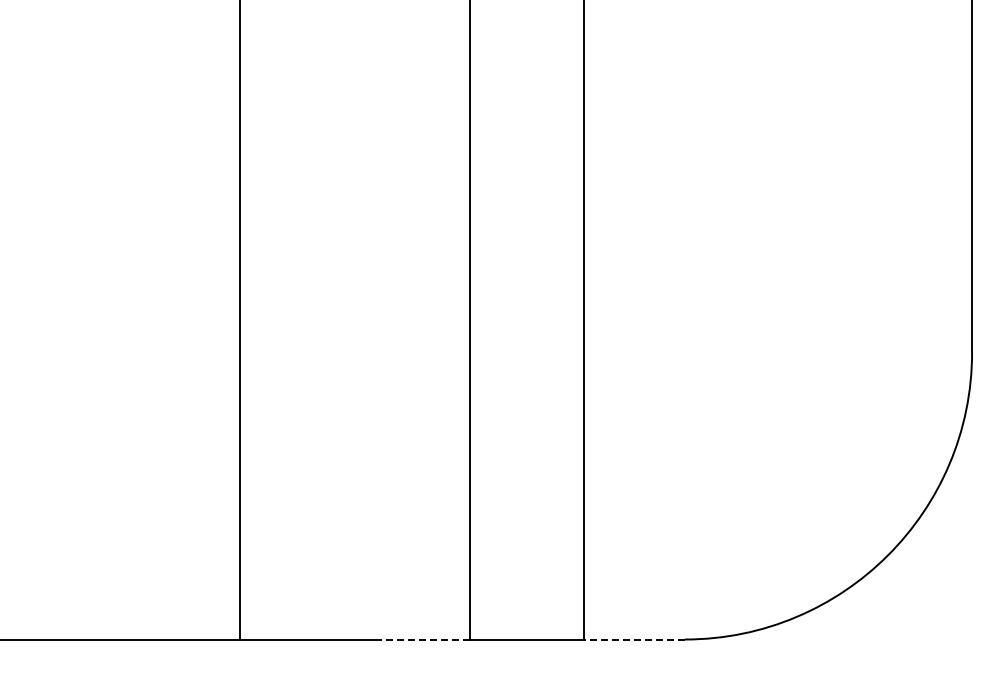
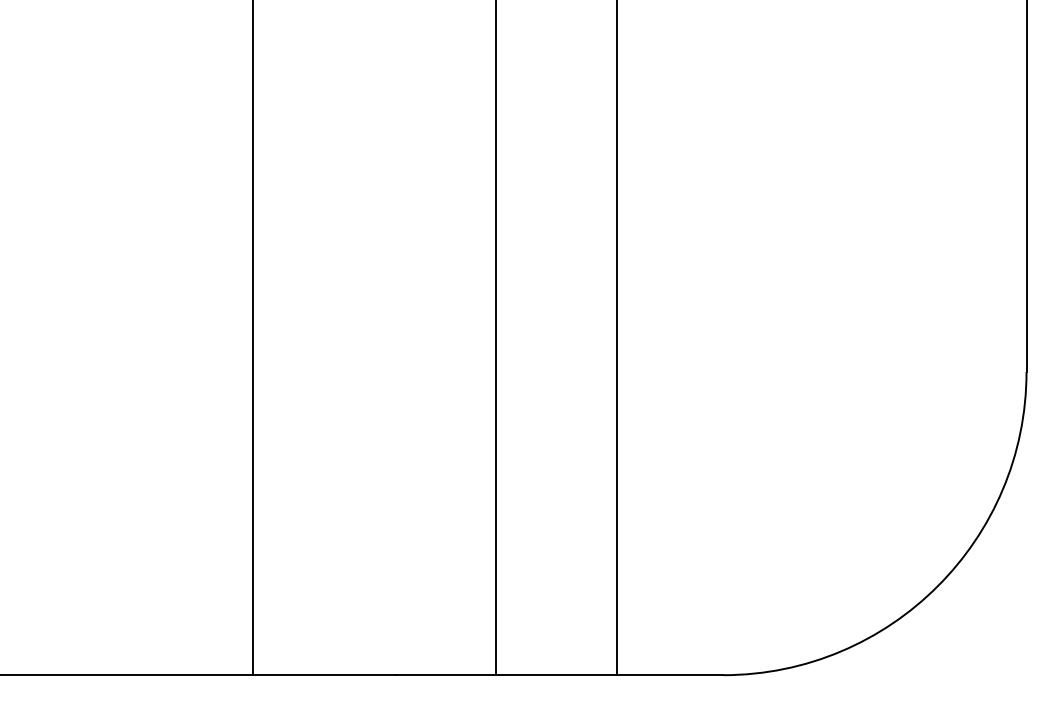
line: (421, 639) -> (445, 675), dashed -> solid
line: (634, 639) -> (669, 675), dashed -> solid

